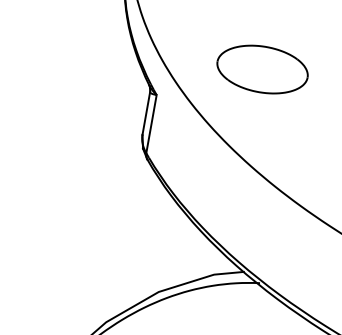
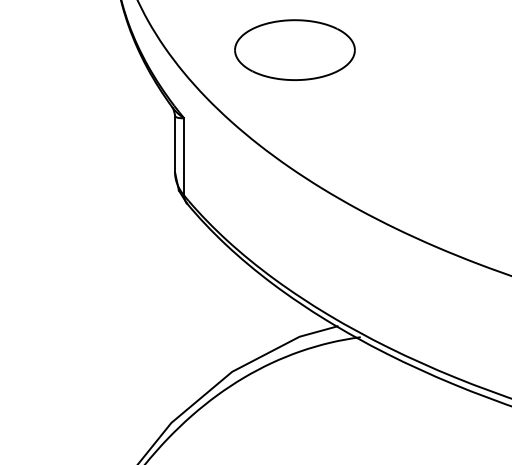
part: (262, 69) -> (294, 49), moved

